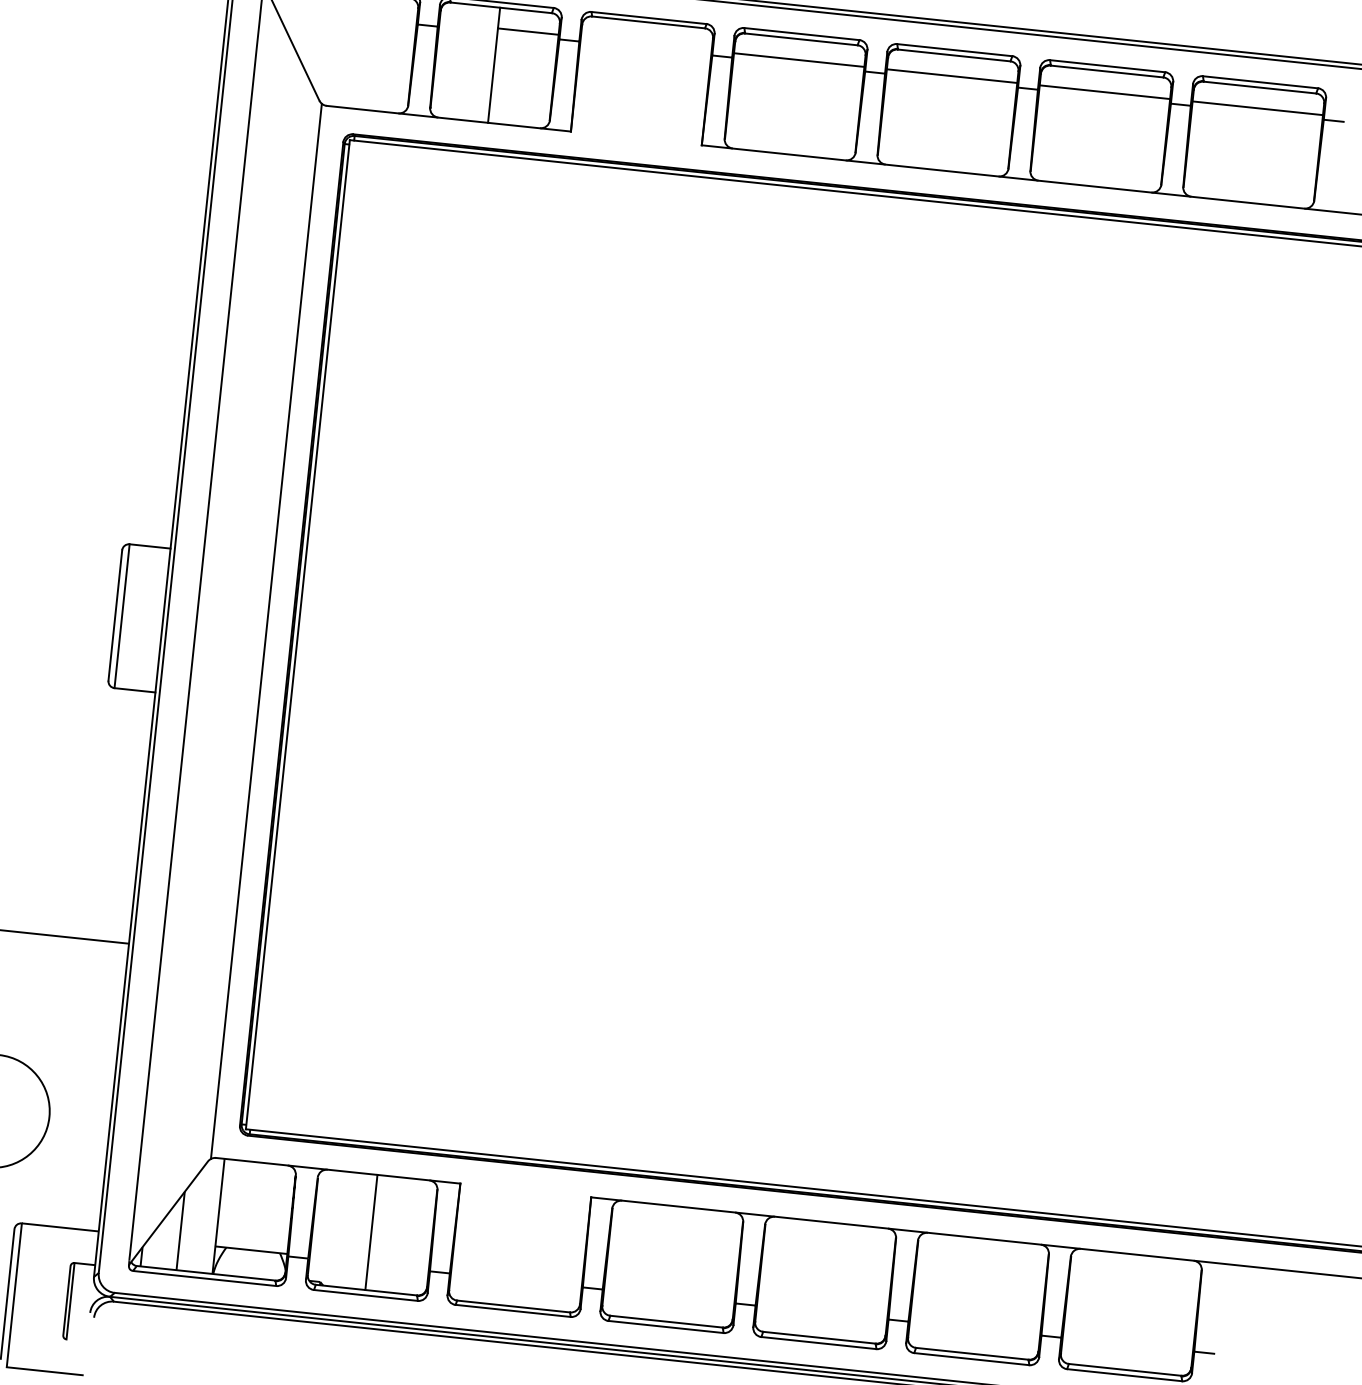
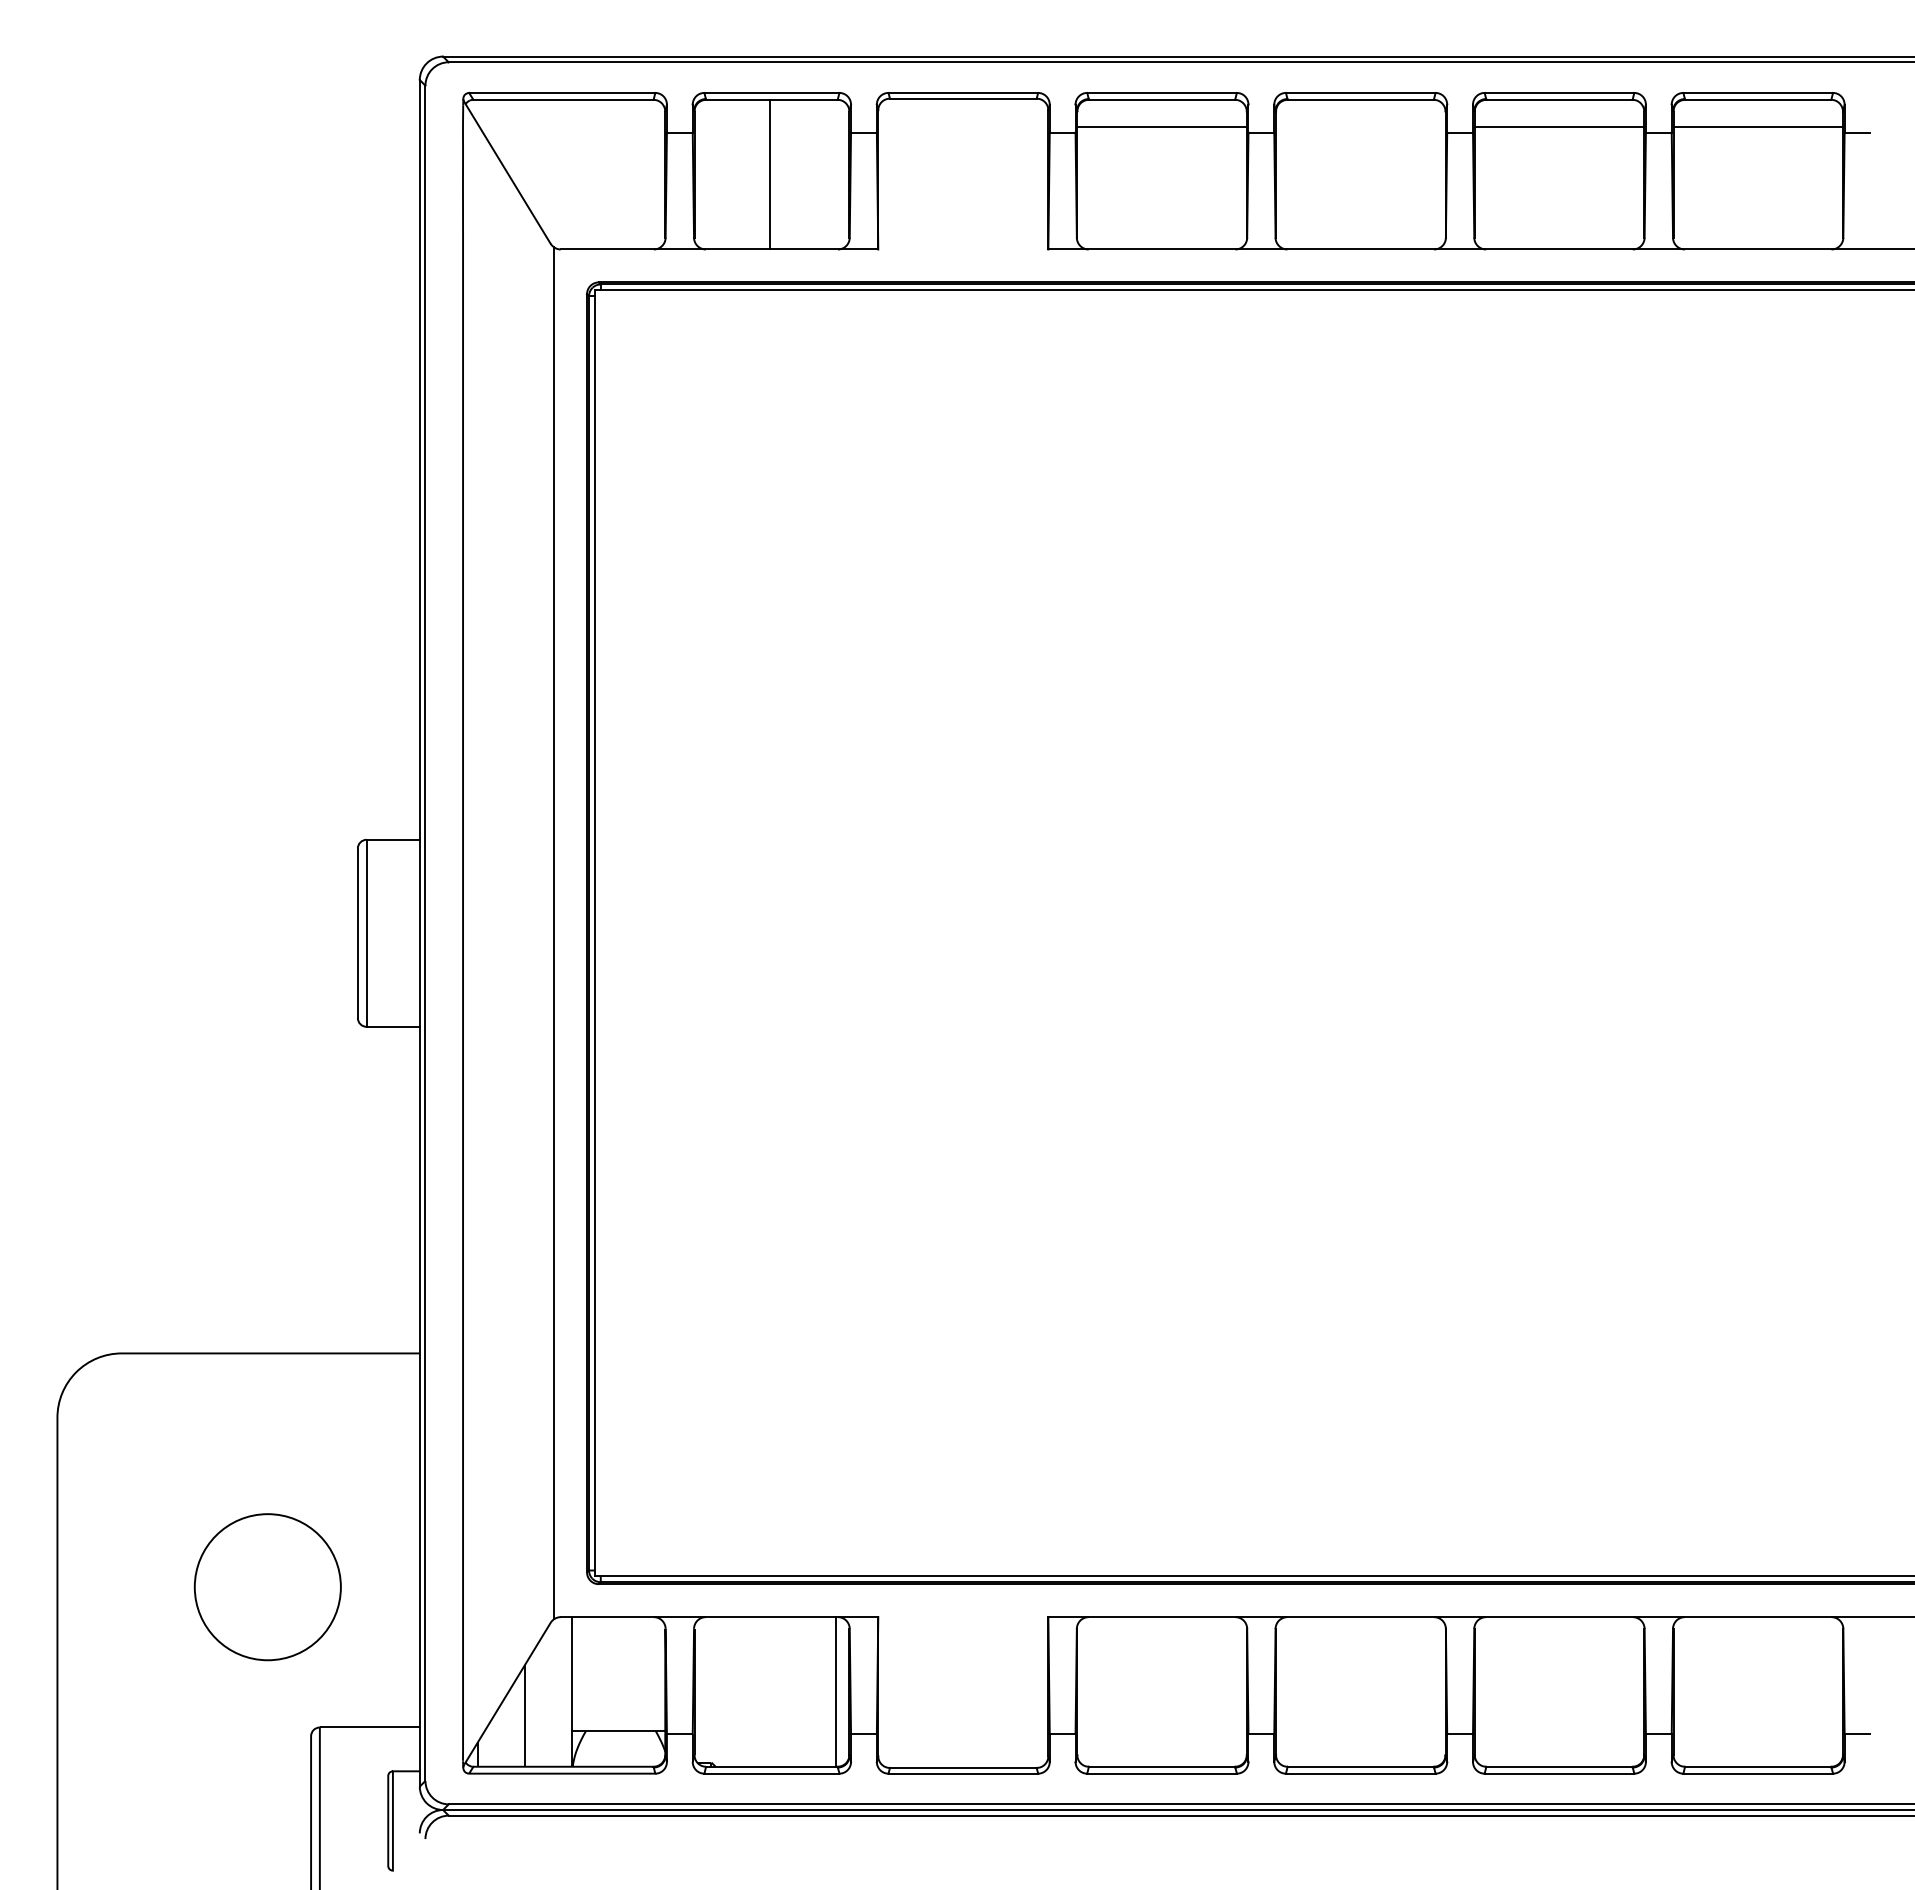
line: (528, 31) -> (809, 126), removed
line: (951, 75) -> (1360, 126), removed
line: (371, 1232) -> (835, 1691), moved

